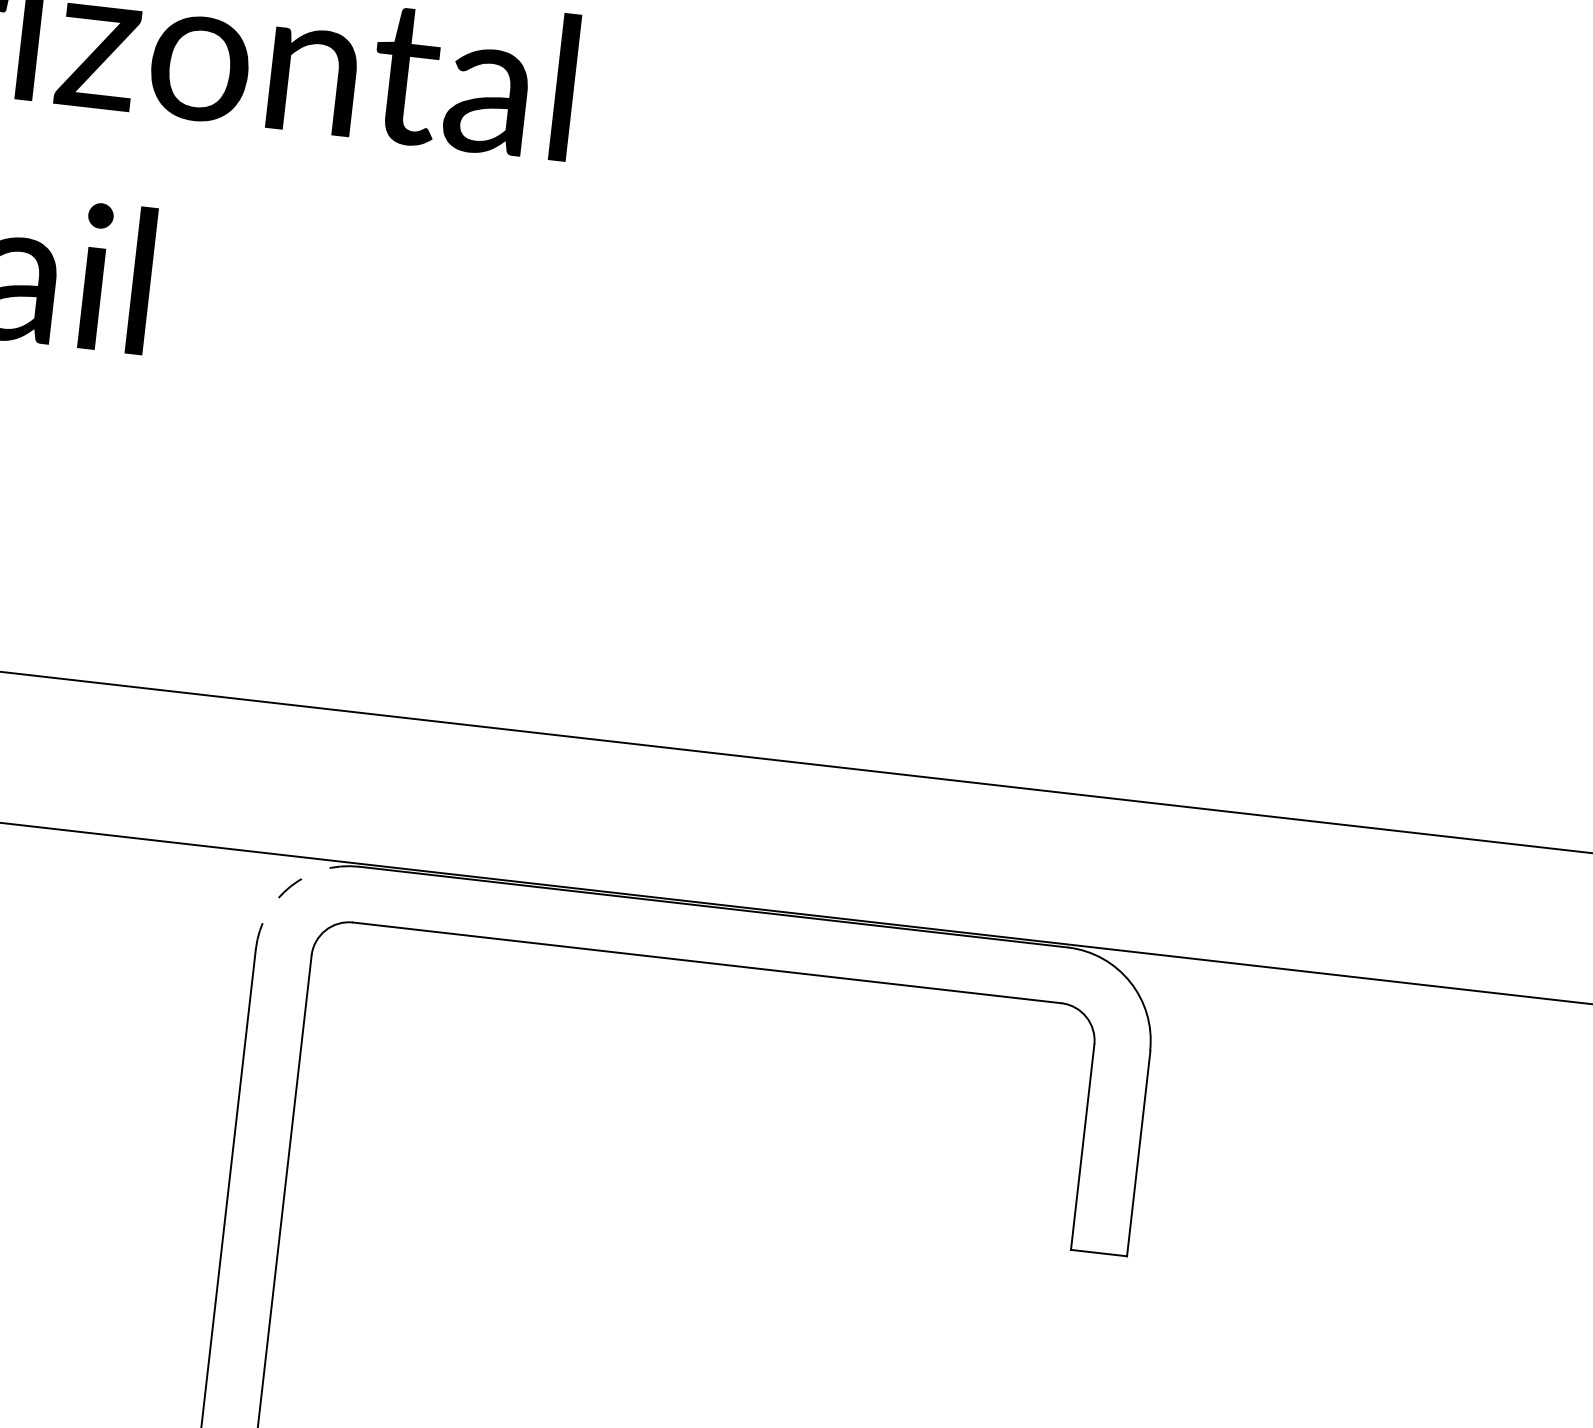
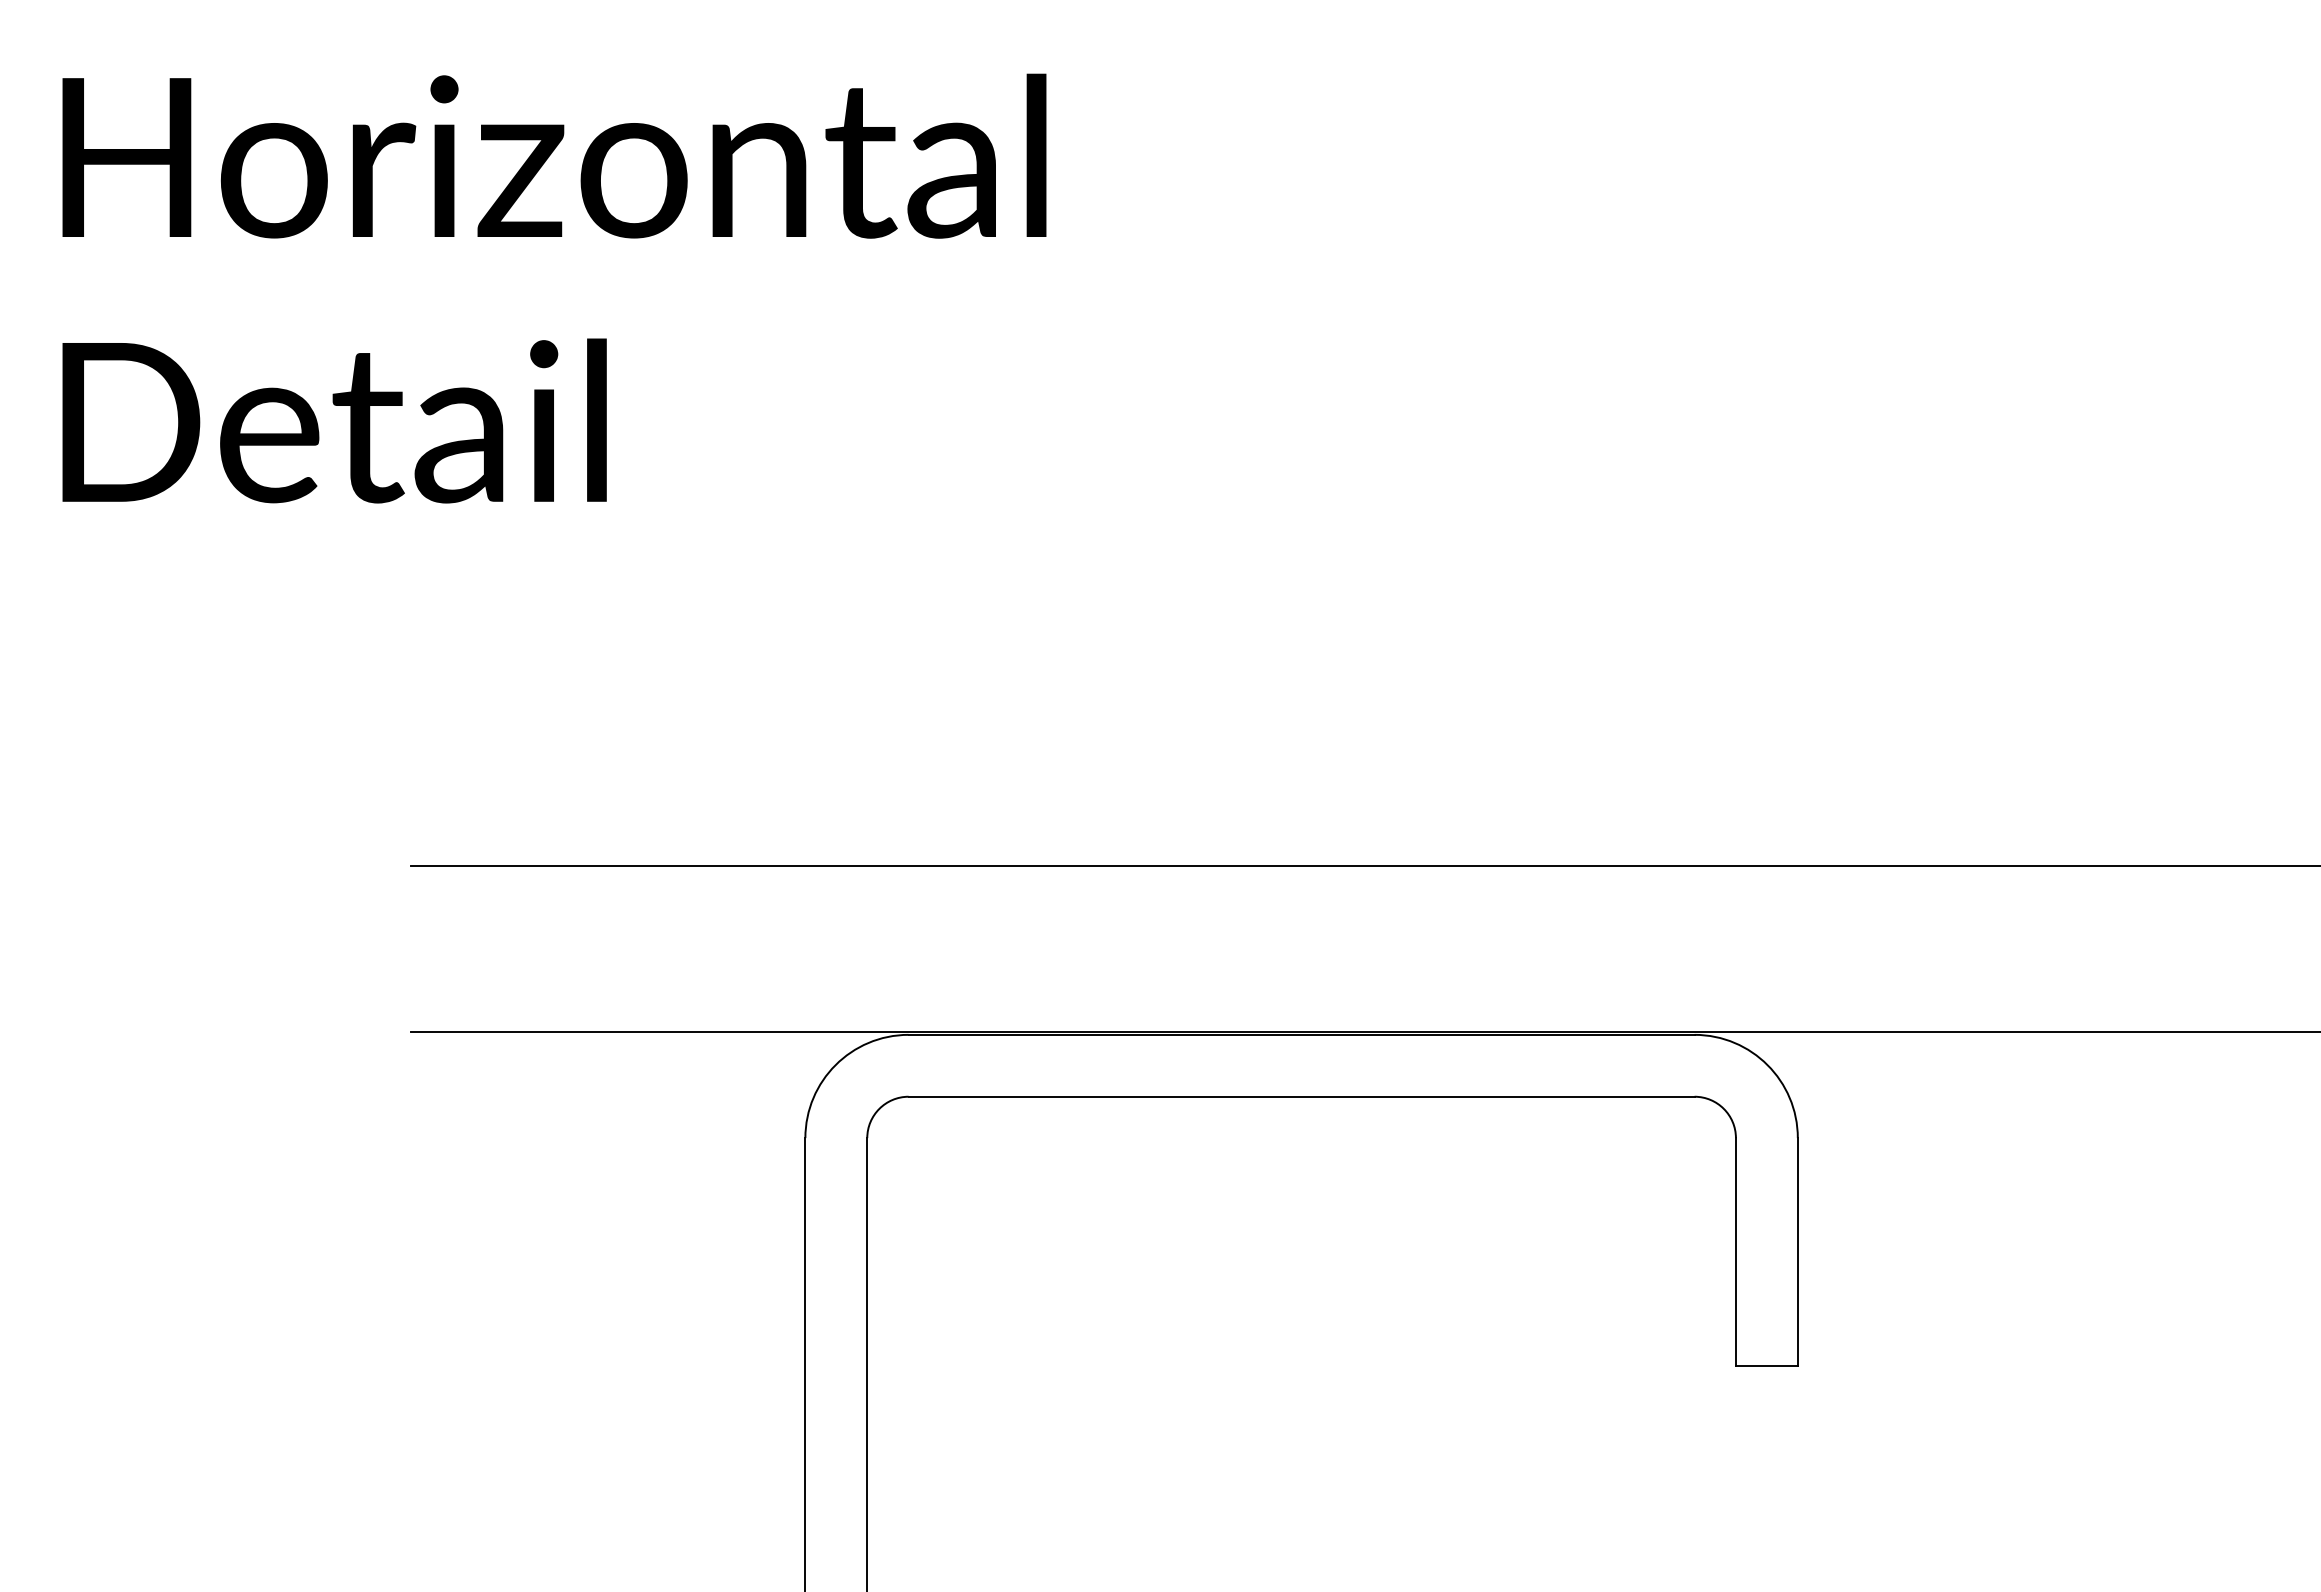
arc: (290, 886) -> (835, 1065), dashed -> solid

